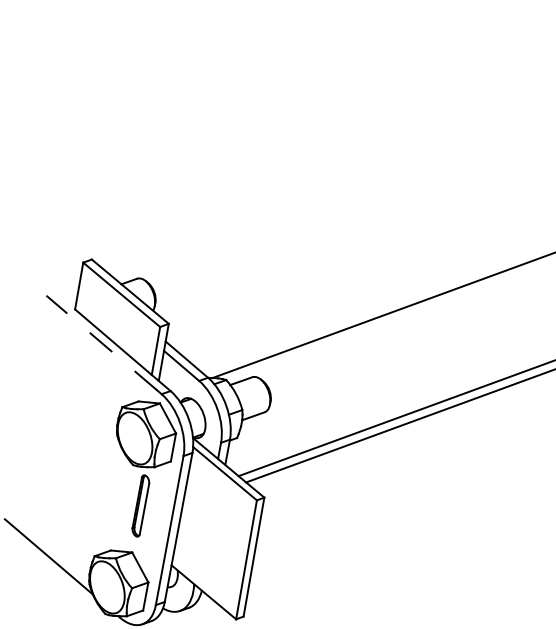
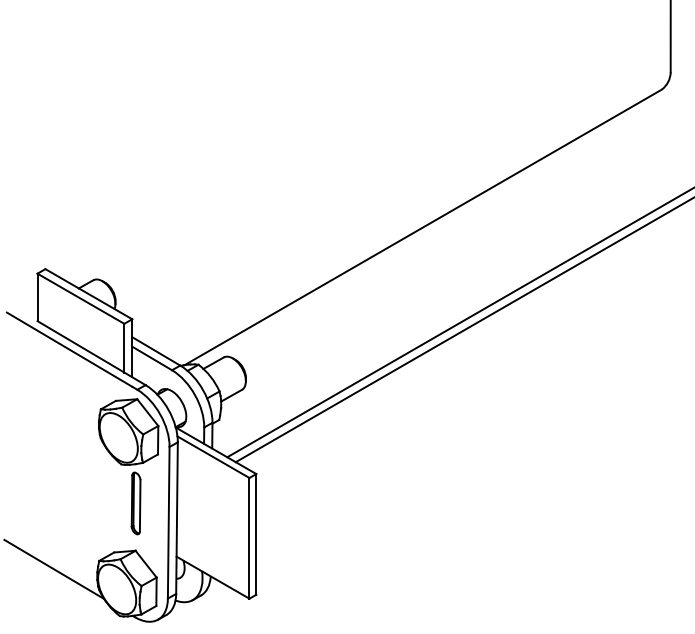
line: (101, 342) -> (69, 349), dashed -> solid

